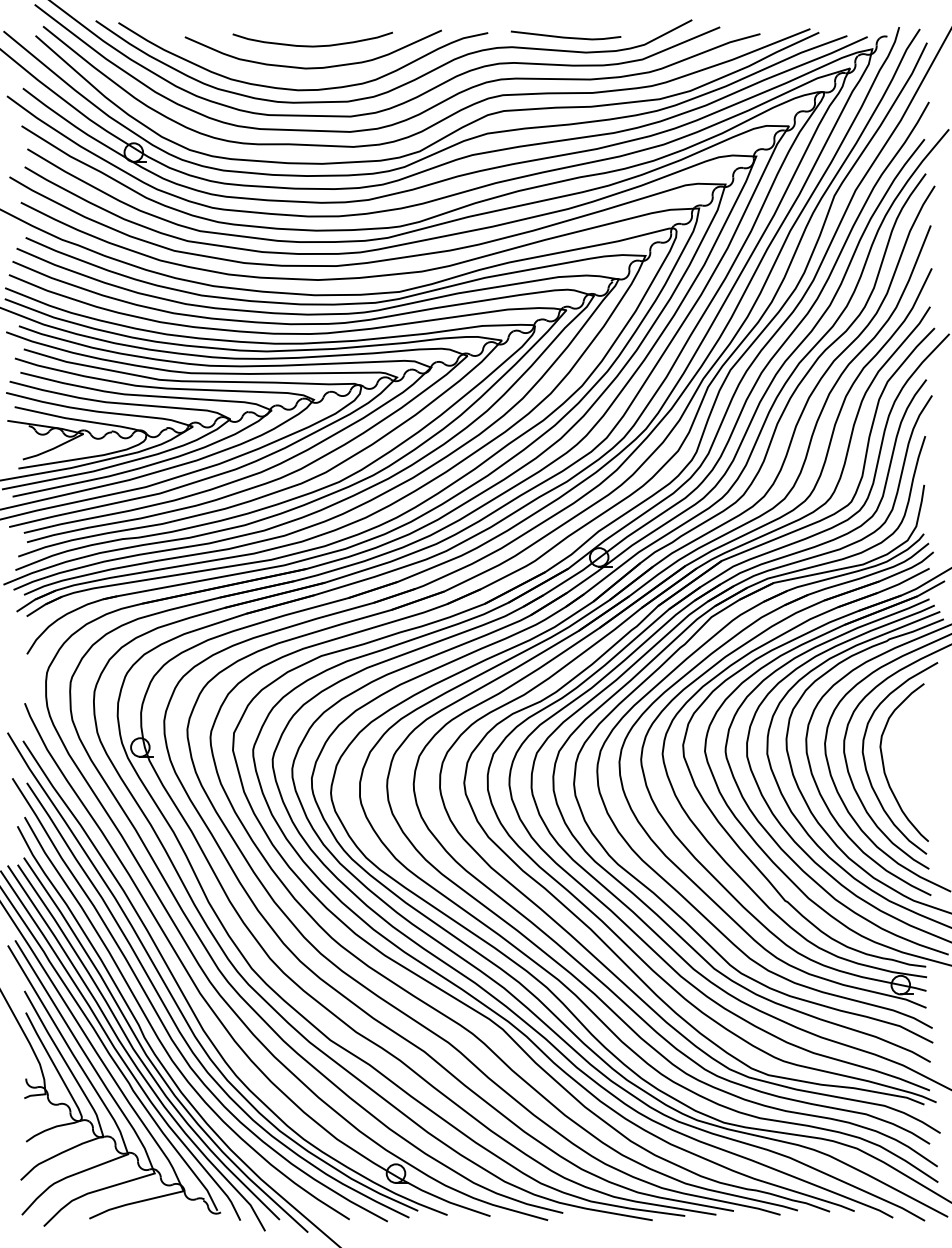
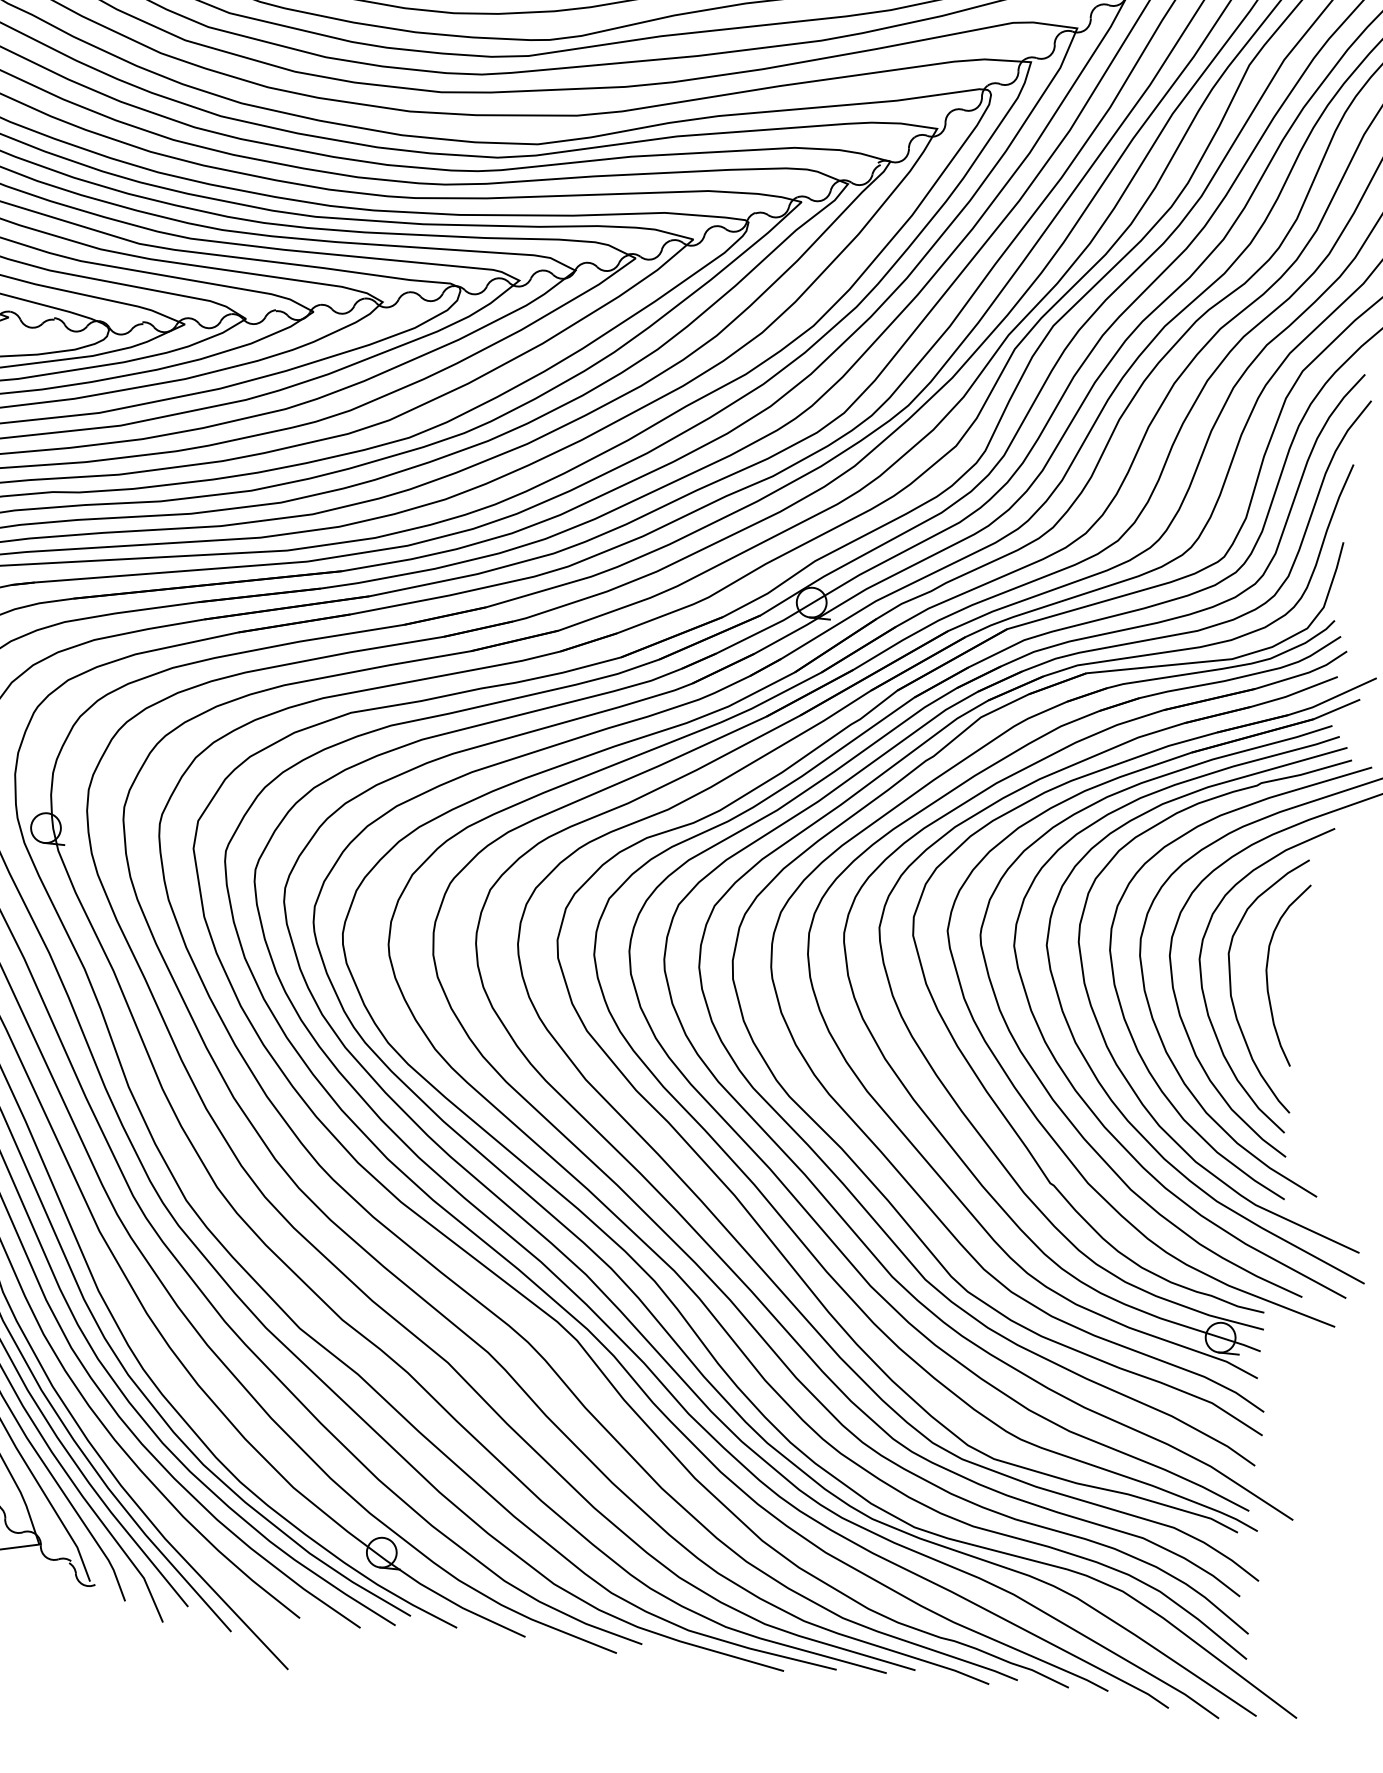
curve: (906, 757) -> (1268, 974), added

